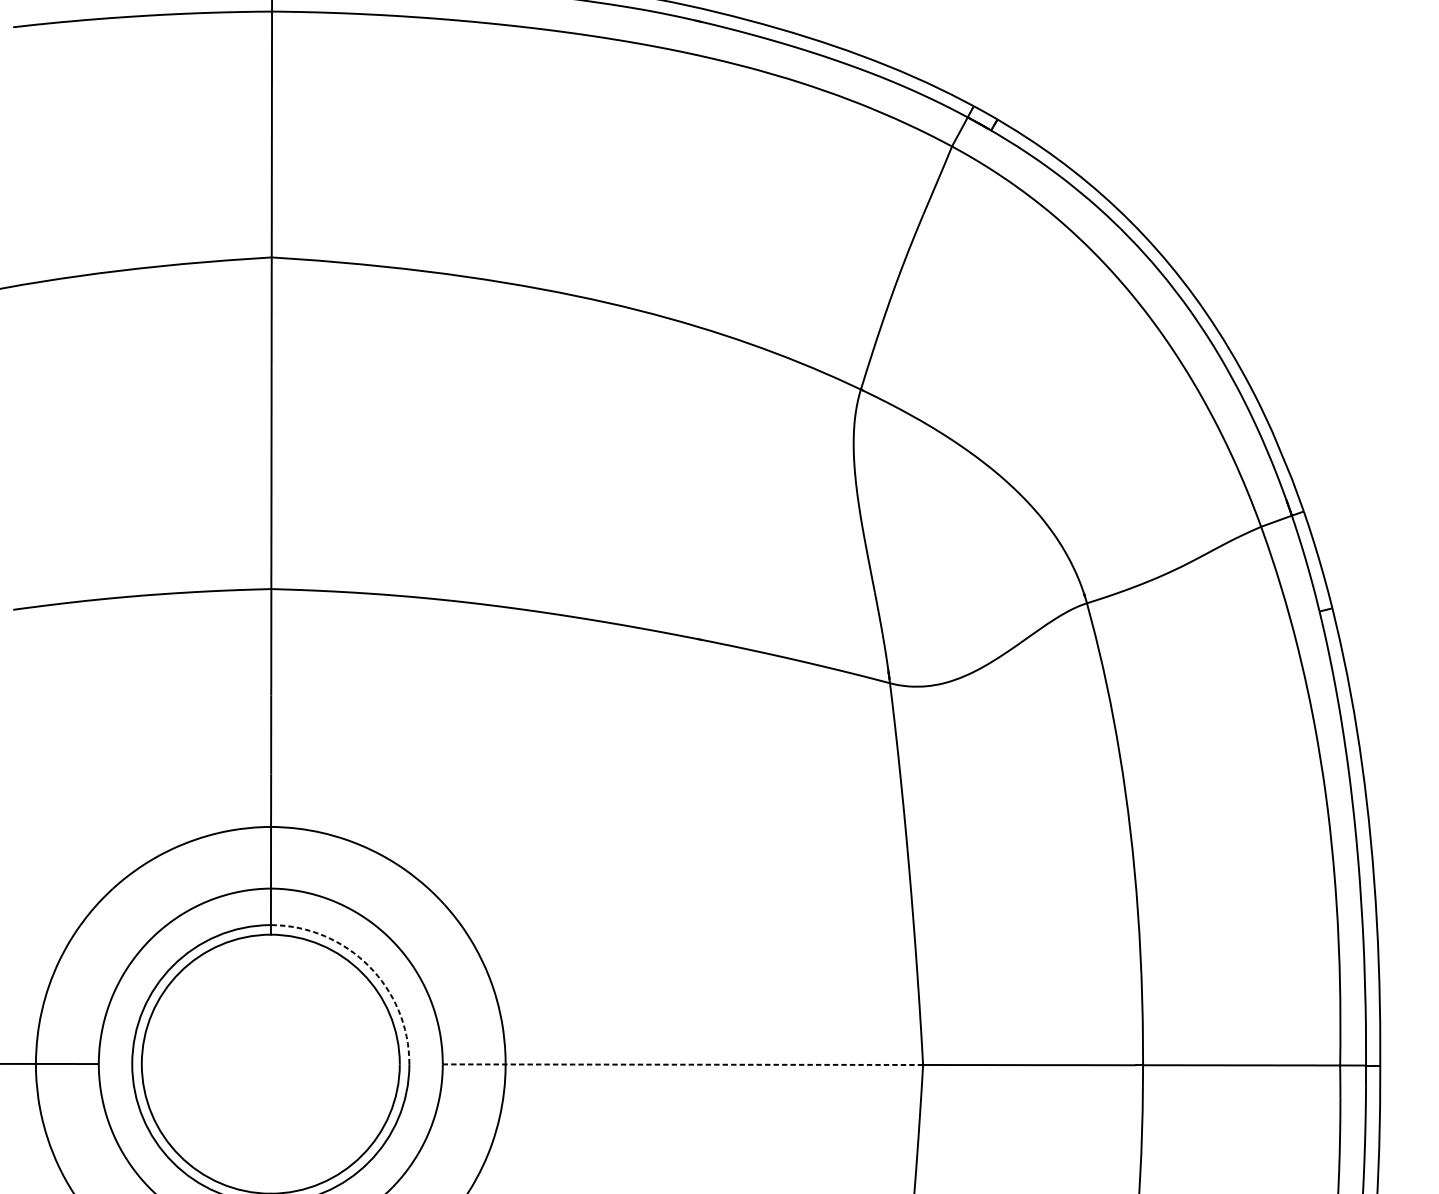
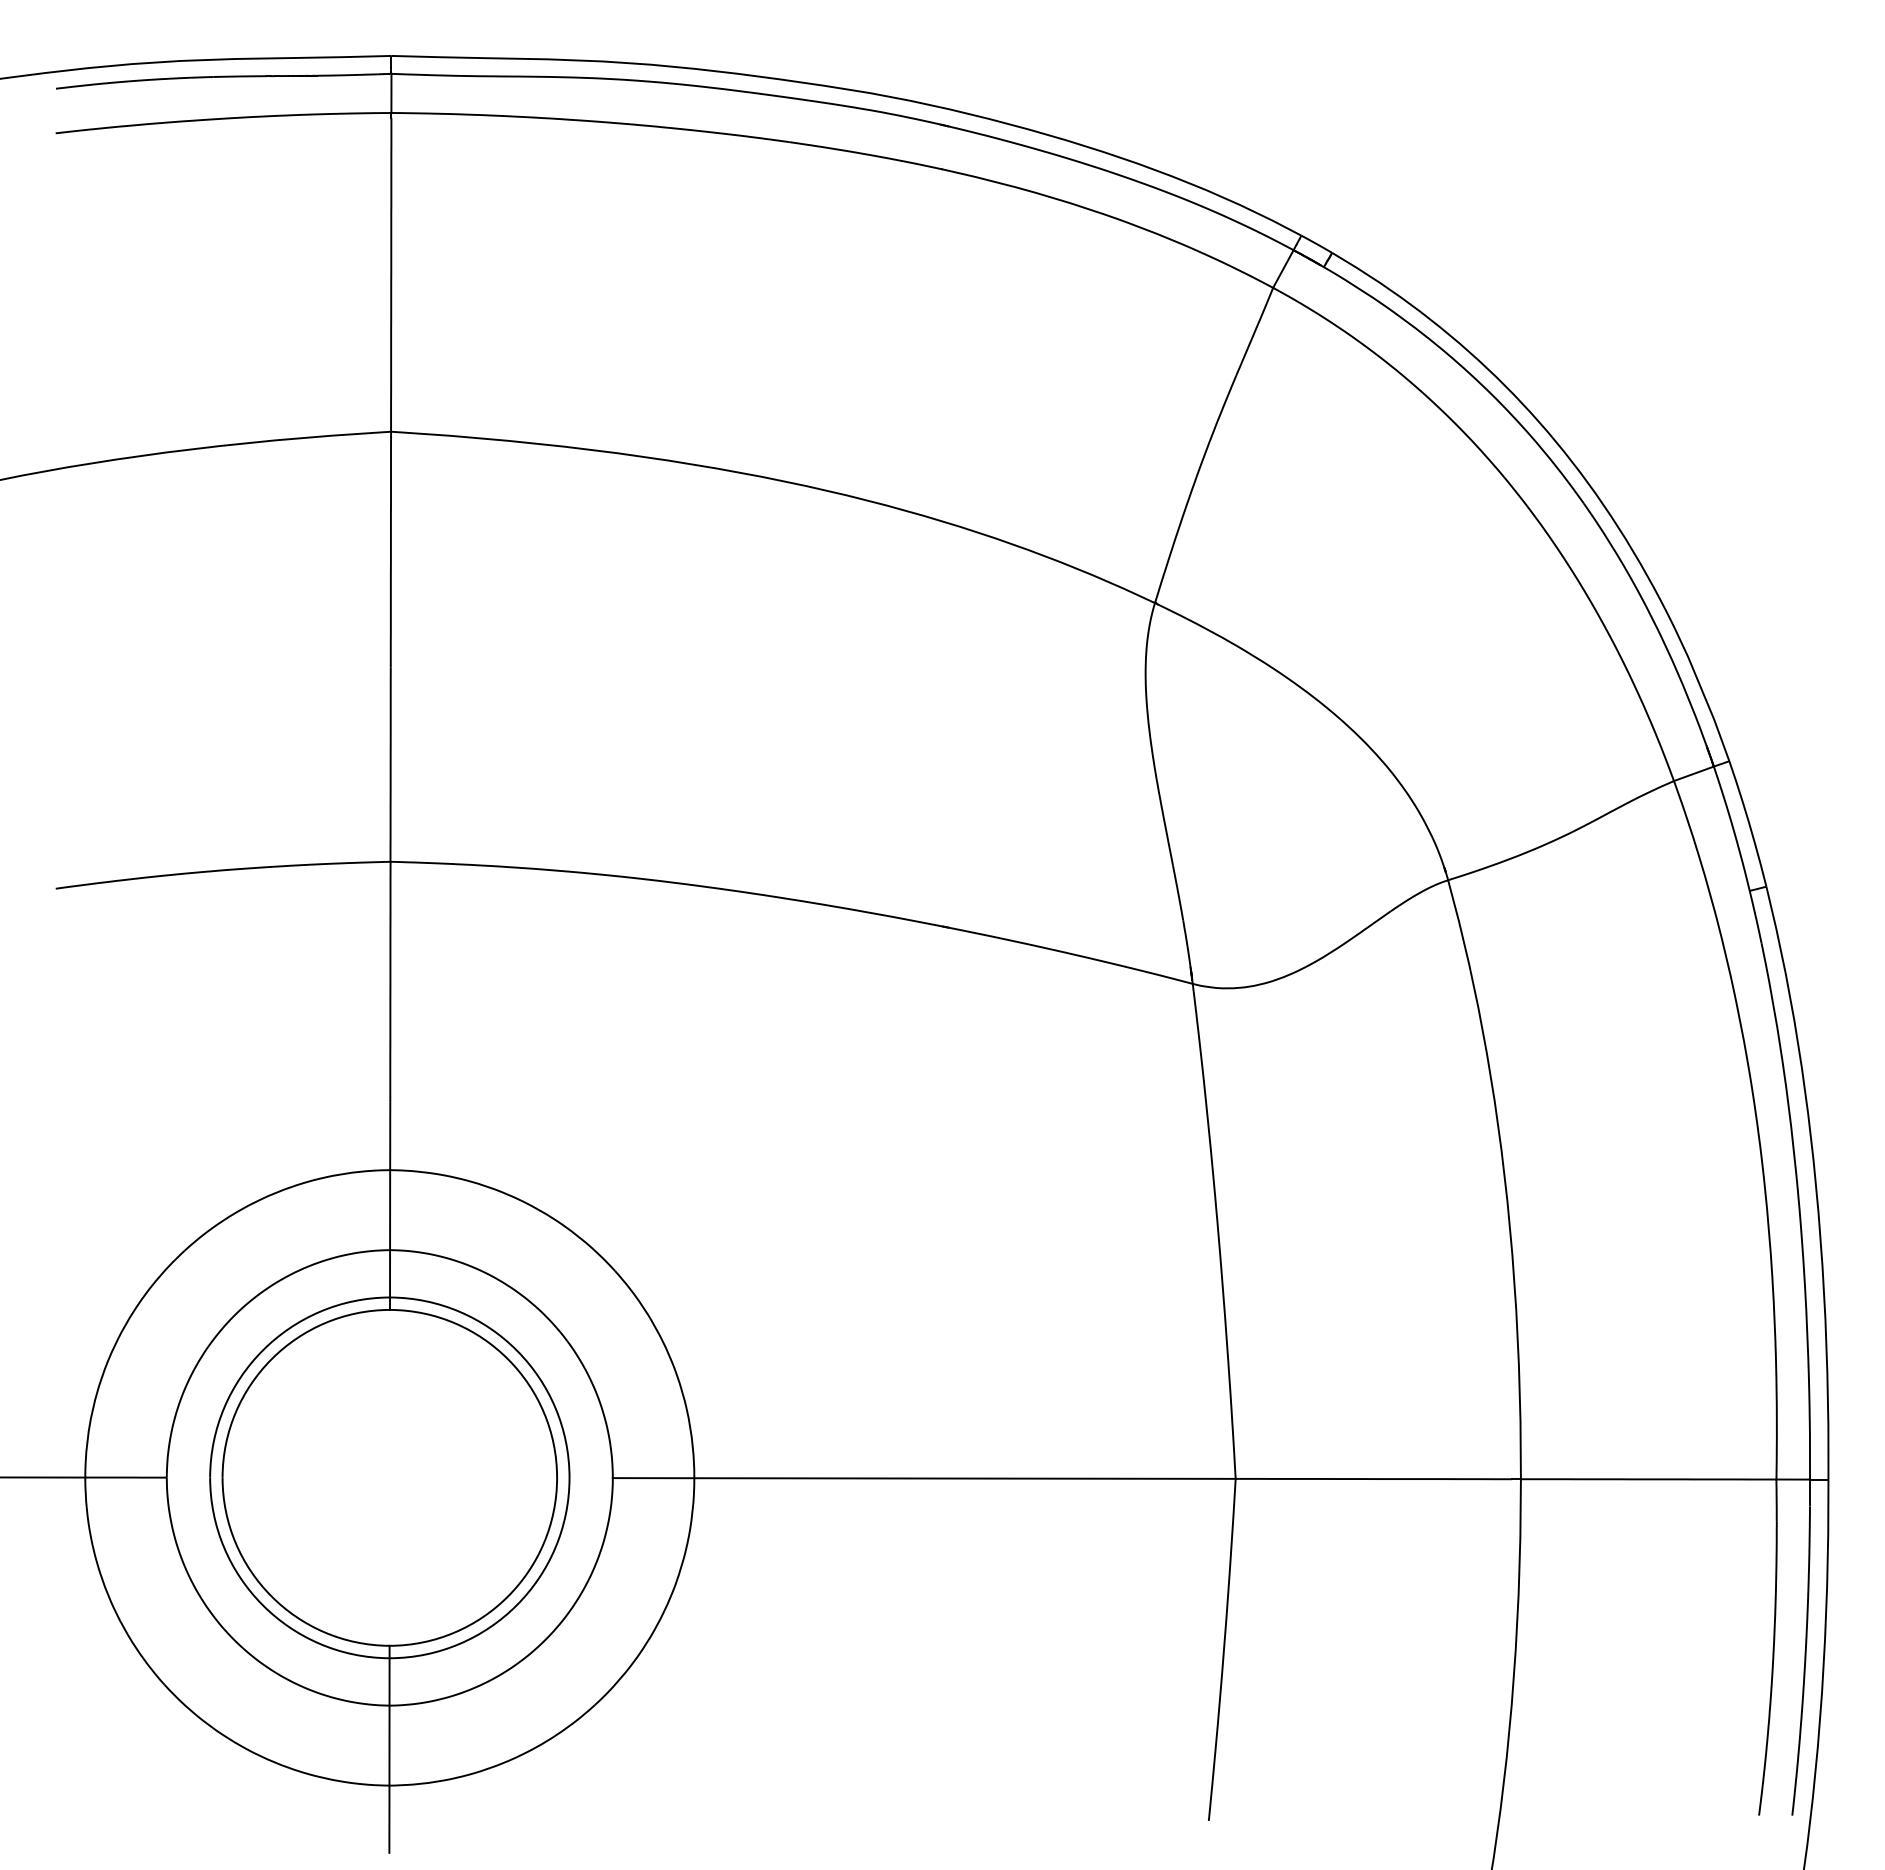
arc: (369, 965) -> (517, 1350), dashed -> solid
line: (682, 1064) -> (923, 1478), dashed -> solid

